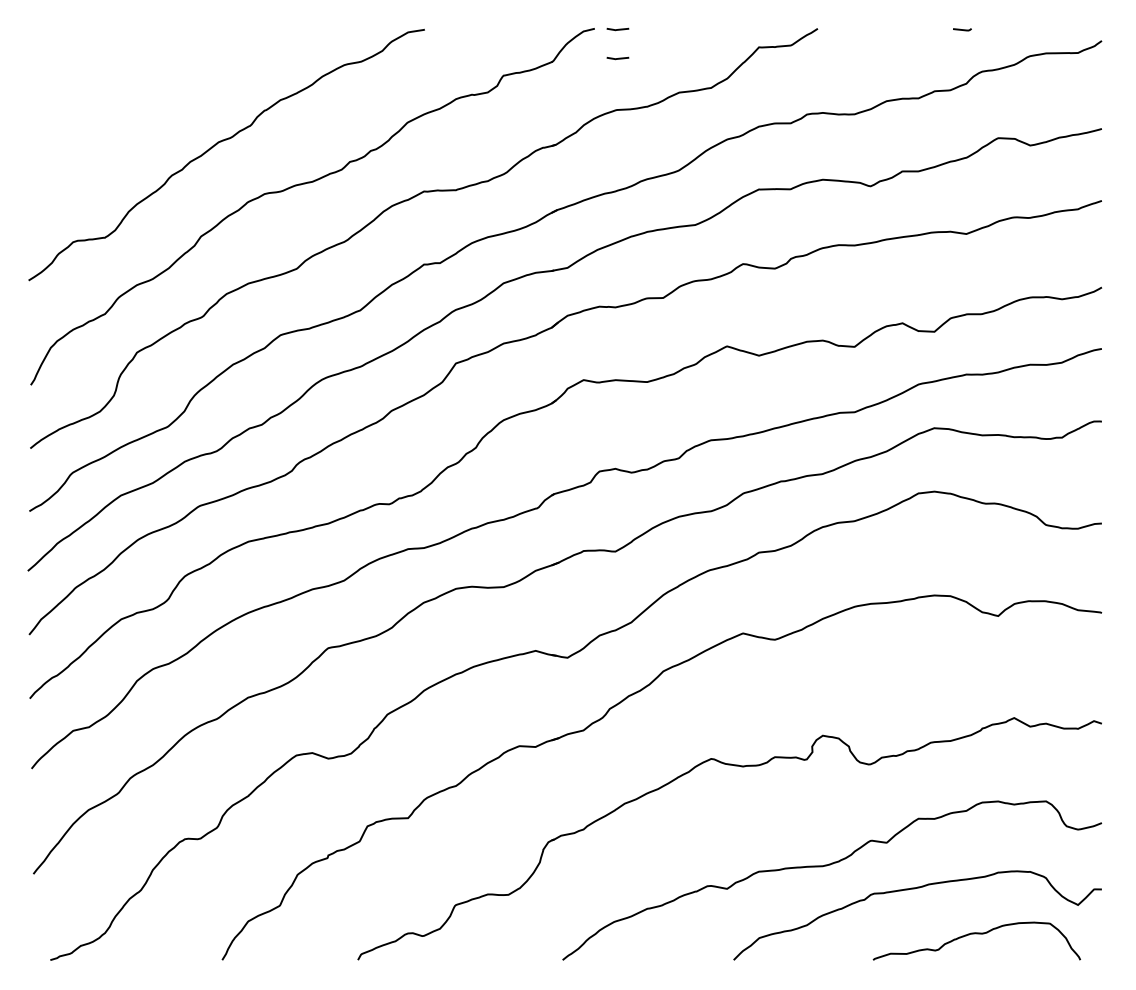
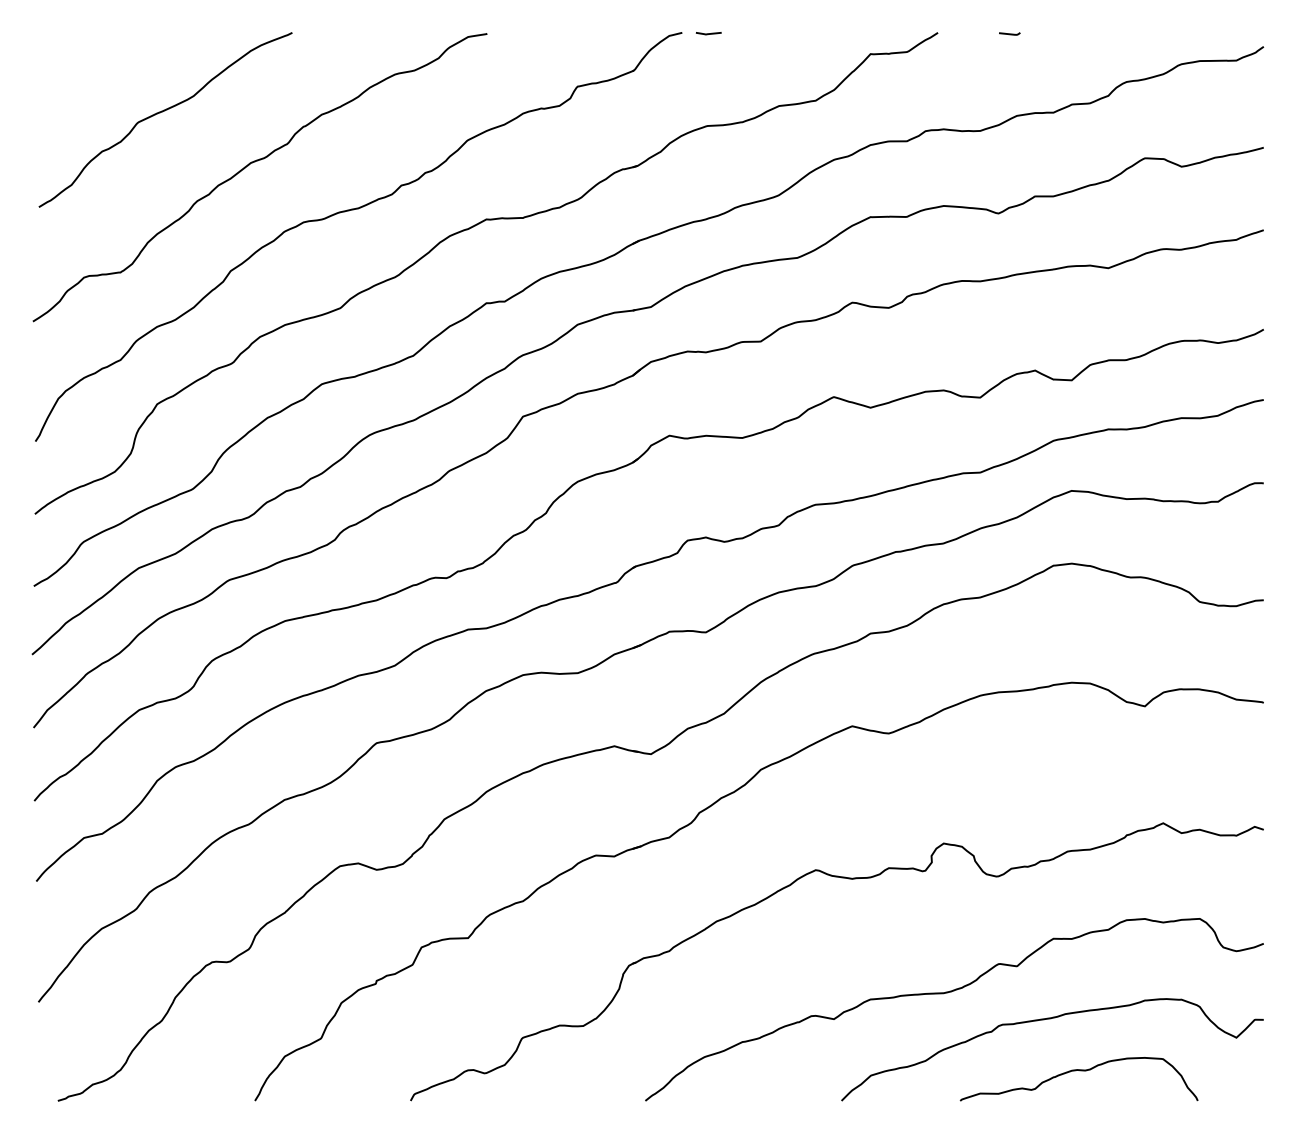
line: (962, 29) -> (1009, 33), moved
line: (617, 58) -> (708, 66), removed
curve: (141, 98) -> (162, 112), added
curve: (976, 934) -> (1078, 1071), moved

